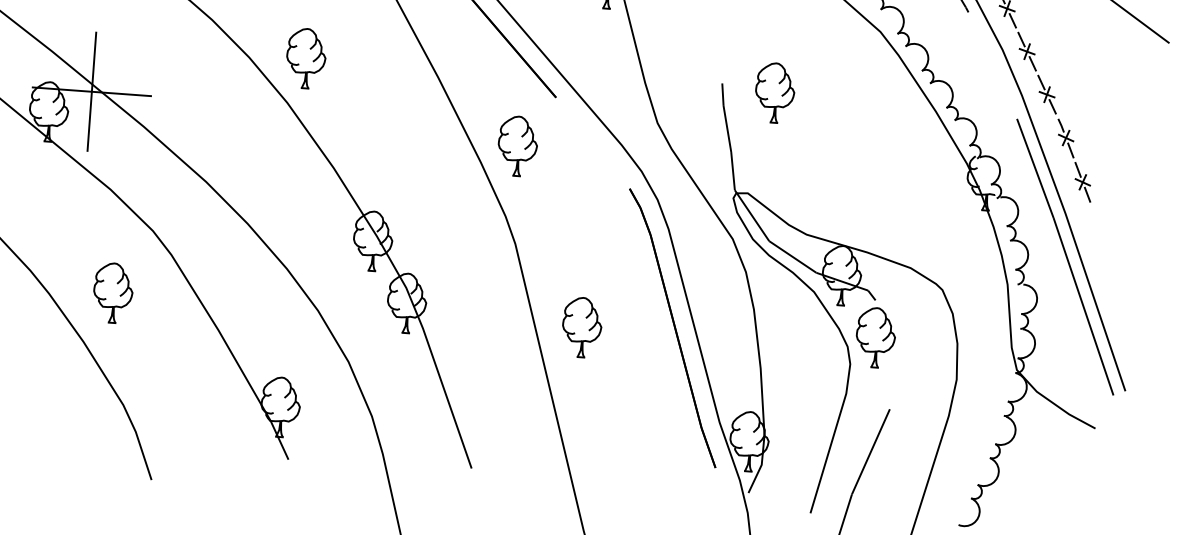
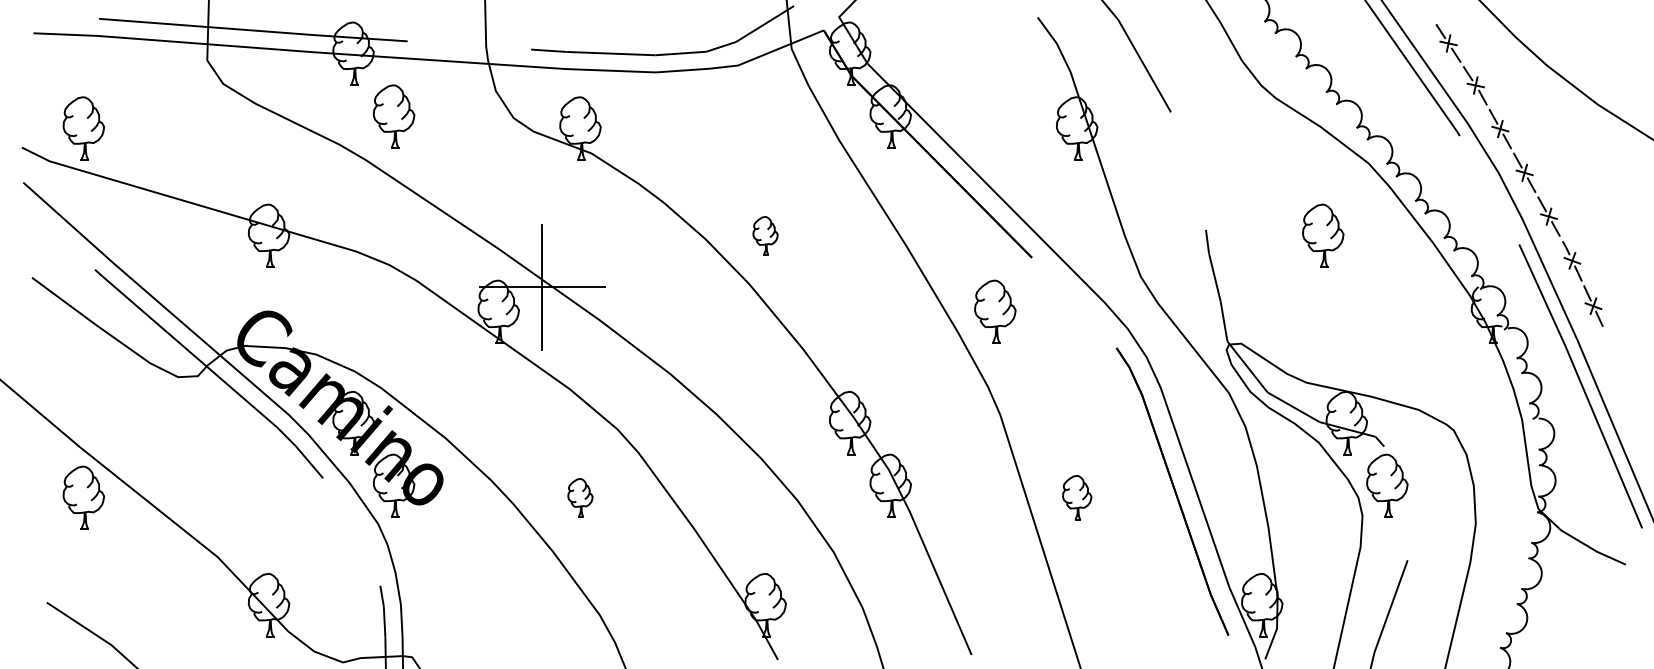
part: (306, 58) -> (765, 235), size x0.6
part: (775, 92) -> (1323, 235), moved
part: (113, 292) -> (580, 497), size x0.6
part: (582, 327) -> (1077, 497), size x0.7

